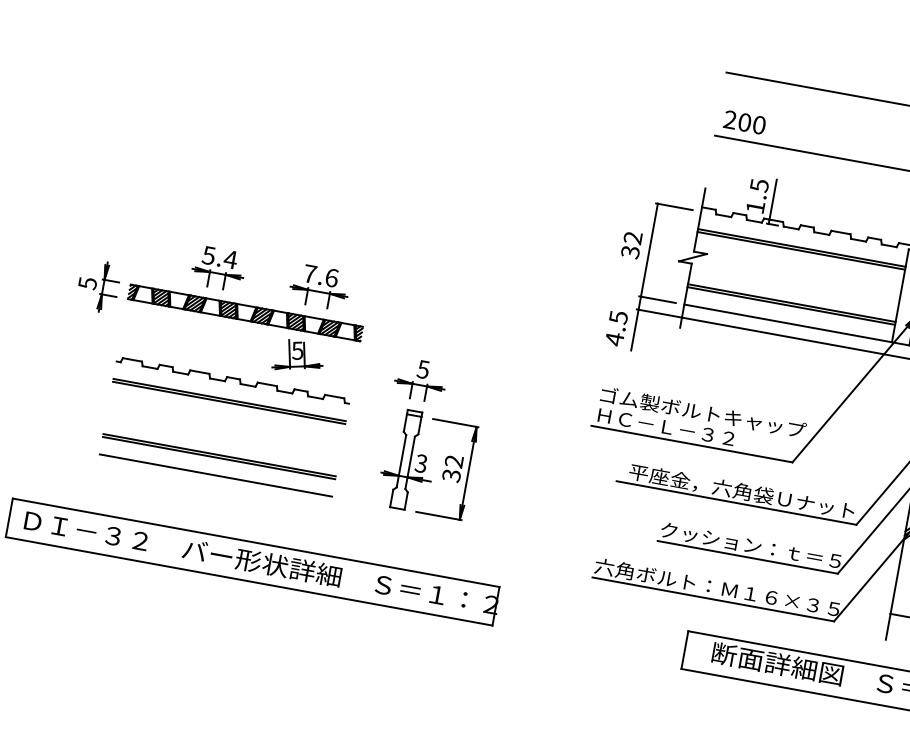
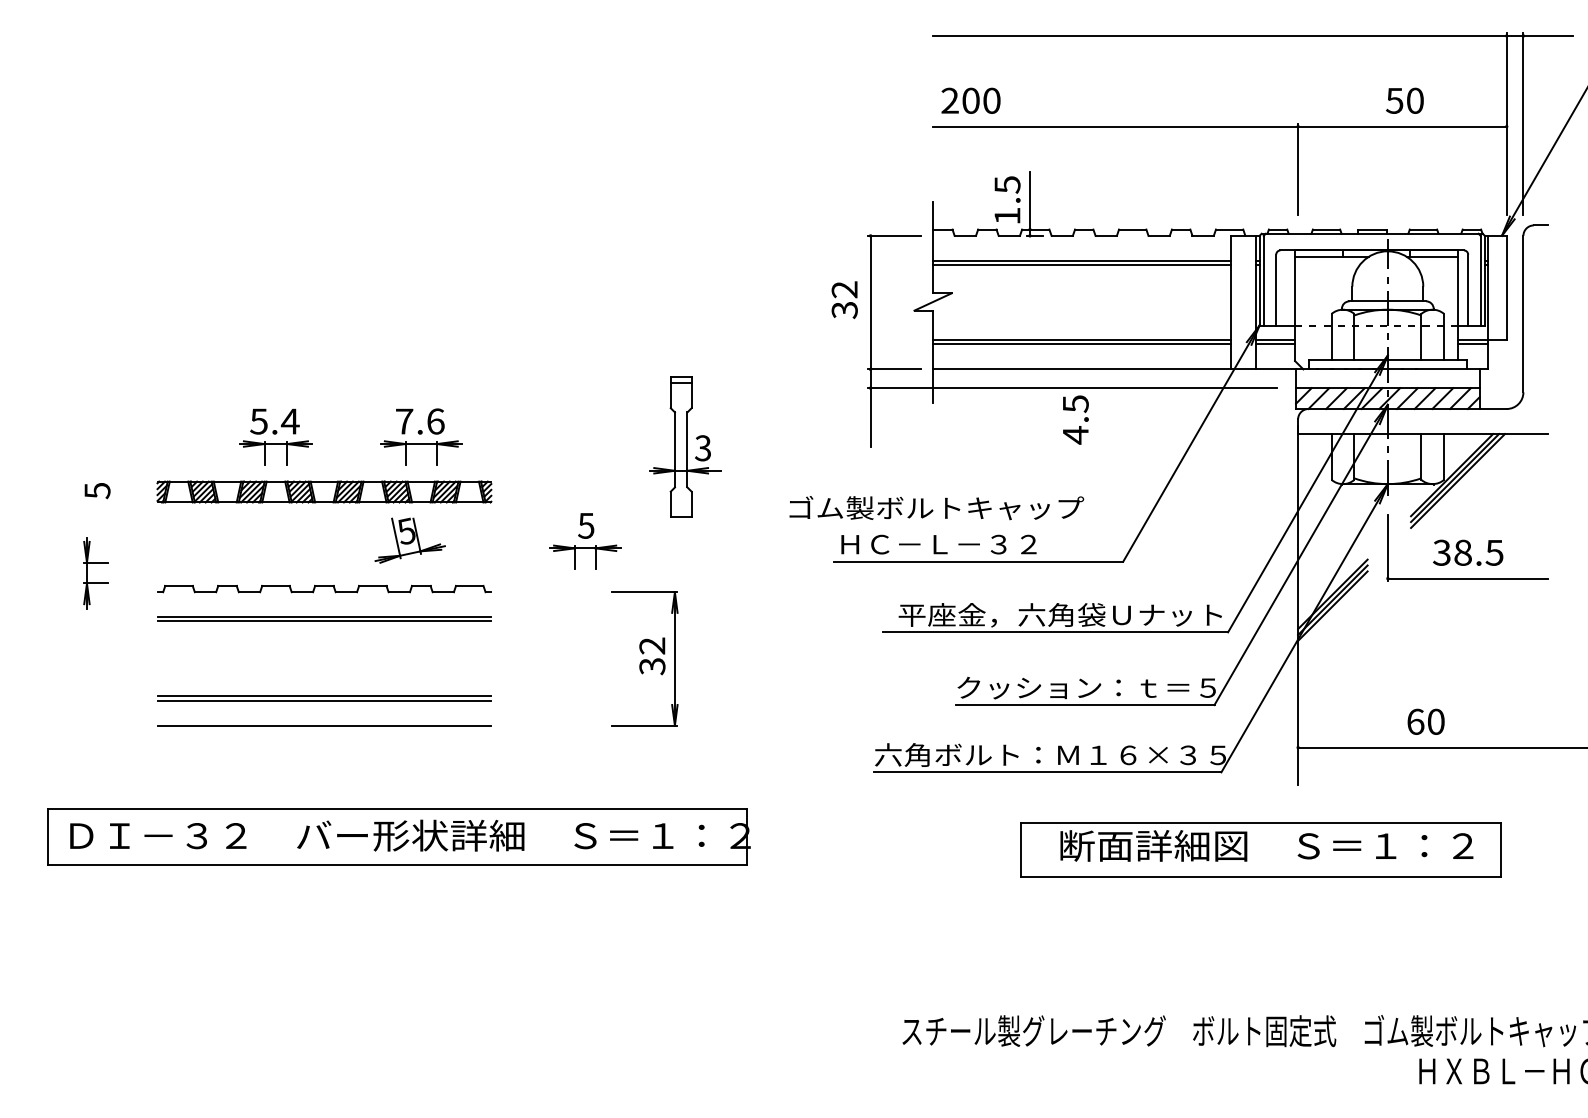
part: (103, 287) -> (87, 573), moved
text: (616, 328) -> (1075, 419), moved
text: (703, 412) -> (936, 508), moved
part: (409, 460) -> (685, 446), moved

